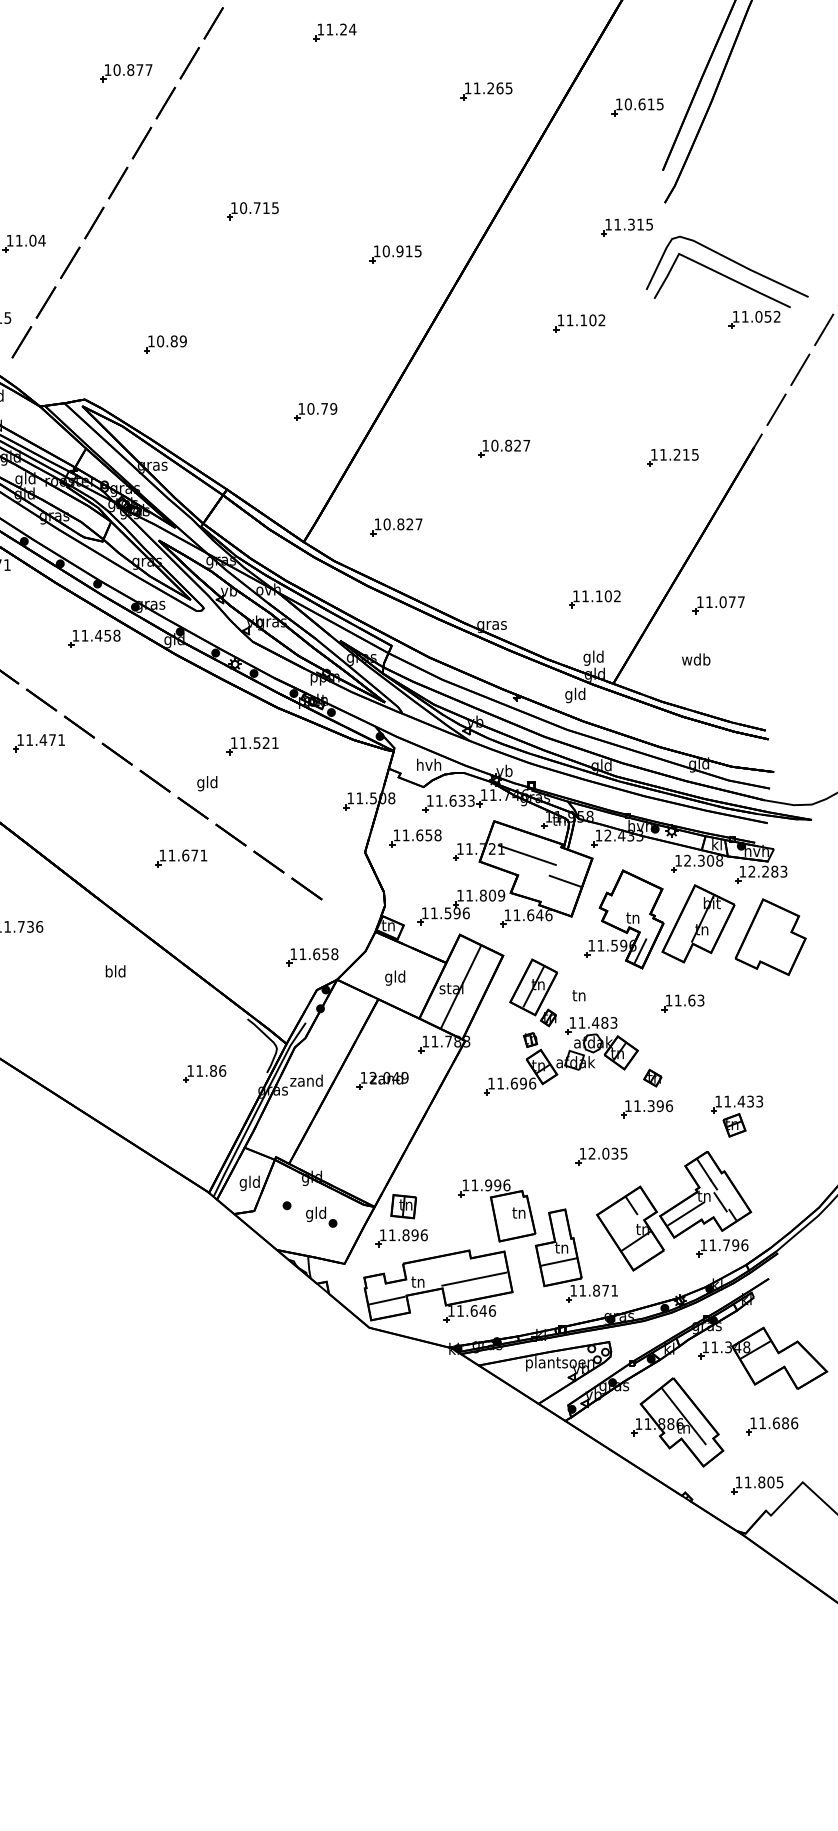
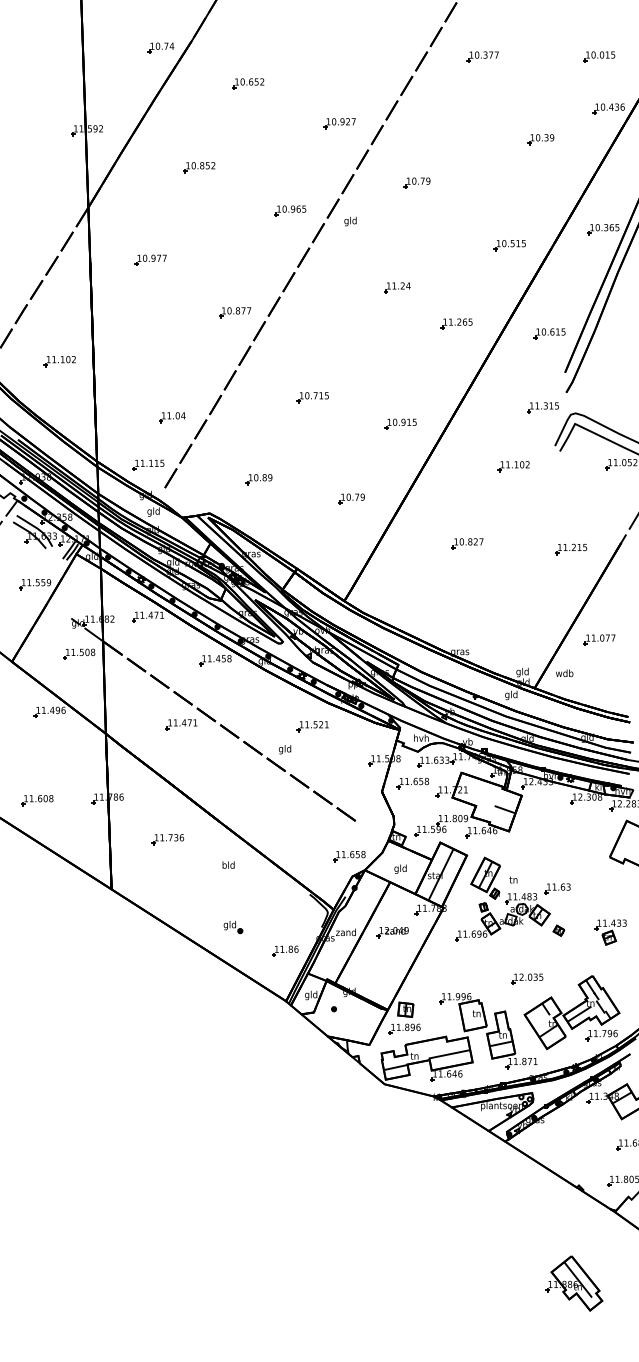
part: (334, 32) -> (397, 287), moved
part: (315, 410) -> (351, 498), moved
part: (396, 526) -> (401, 591), removed
part: (595, 599) -> (523, 636), removed
text: (695, 658) -> (564, 672), moved
line: (526, 854) -> (481, 793), removed
part: (180, 858) -> (268, 795), removed
part: (658, 919) -> (562, 833), removed
part: (682, 1002) -> (557, 888), moved
part: (204, 1072) -> (285, 950), moved
part: (647, 1108) -> (555, 949), removed
part: (736, 1116) -> (610, 932), moved
part: (321, 1217) -> (233, 927), moved
part: (678, 1422) -> (574, 1283), moved

